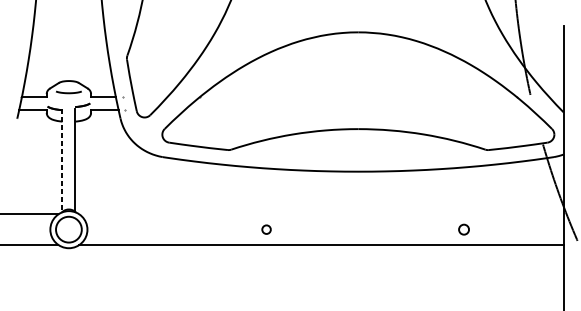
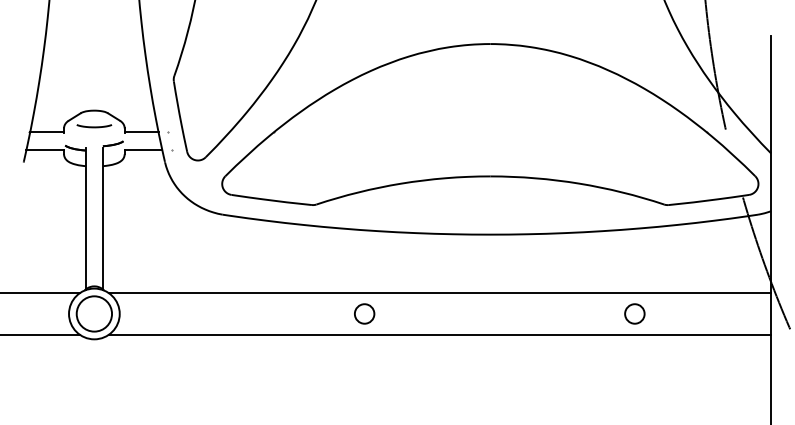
line: (62, 160) -> (85, 219), dashed -> solid
line: (321, 214) -> (439, 293), added
circle: (266, 229) -> (364, 313), size x1.67
circle: (463, 229) -> (634, 313), size x1.43

